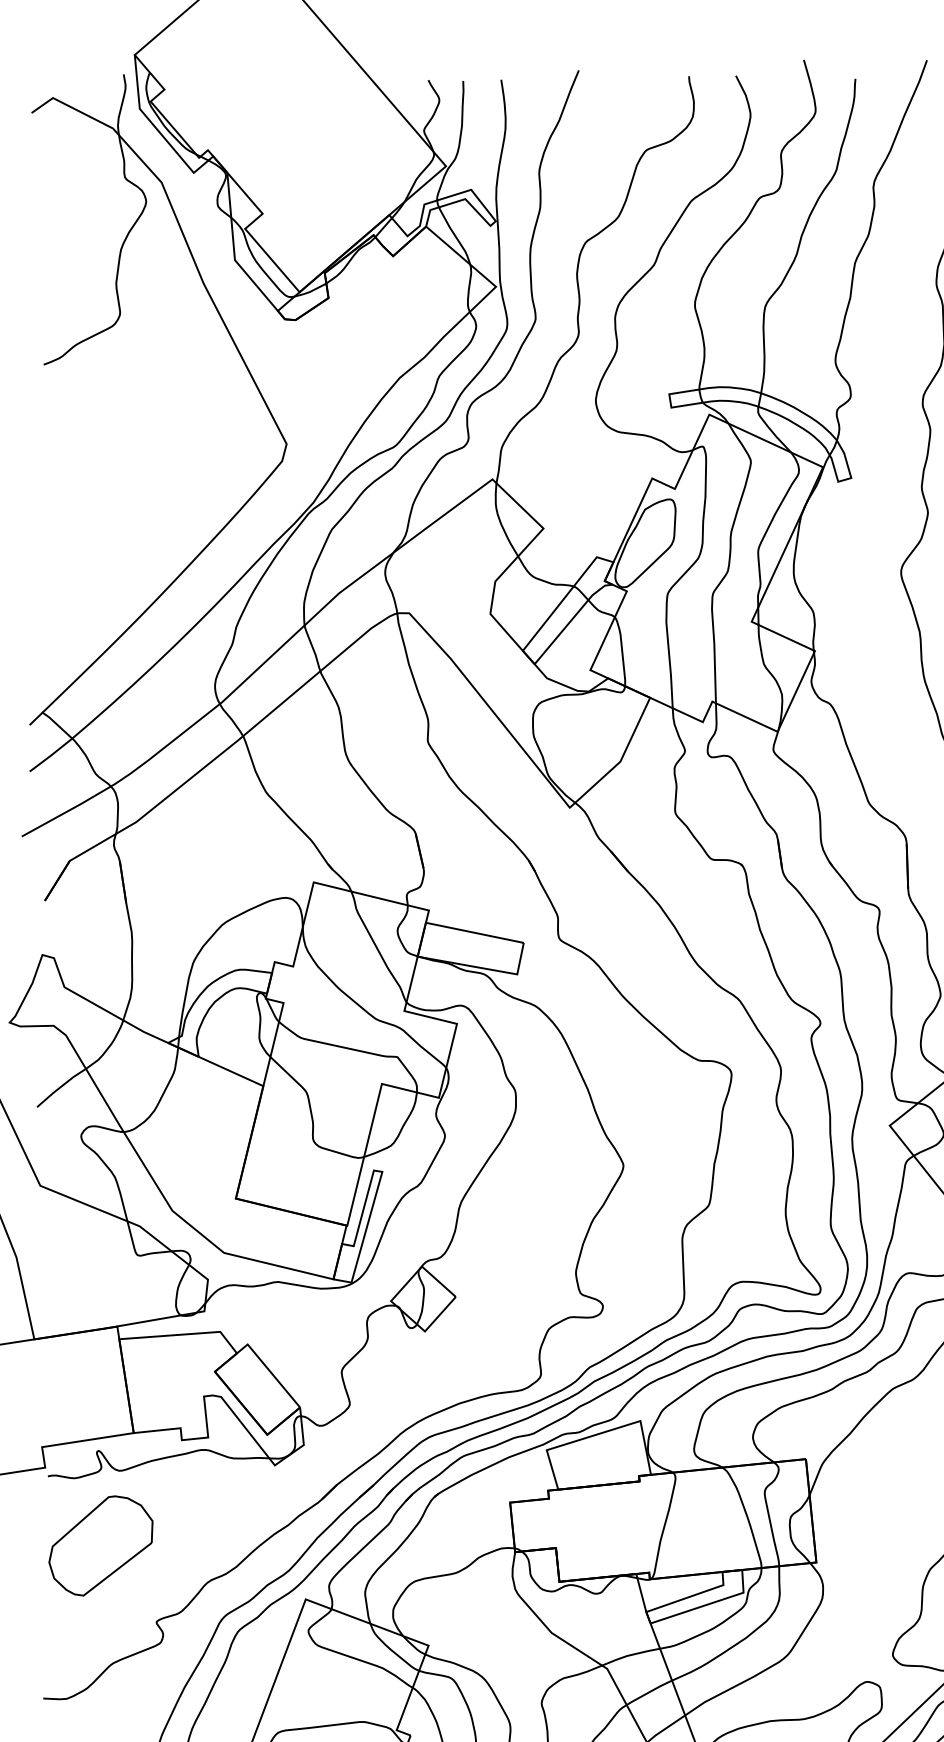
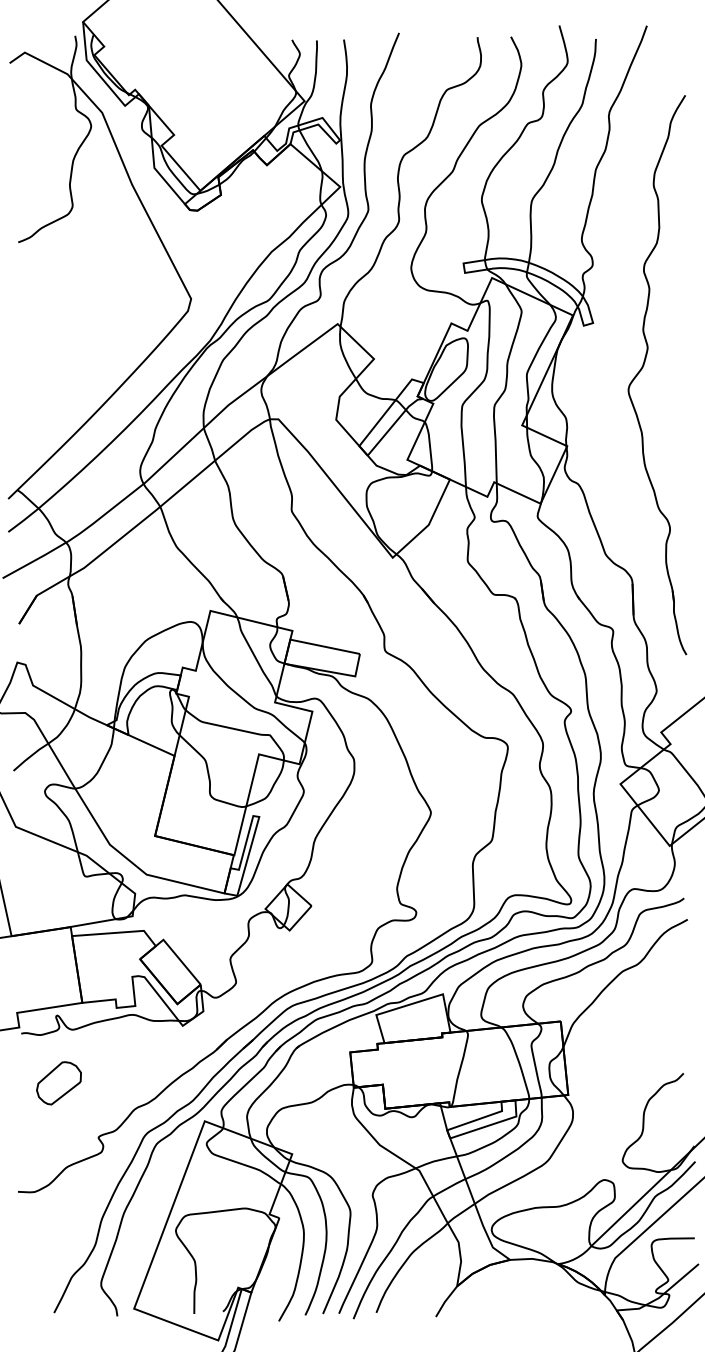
part: (100, 1546) -> (58, 1083), size x0.6

